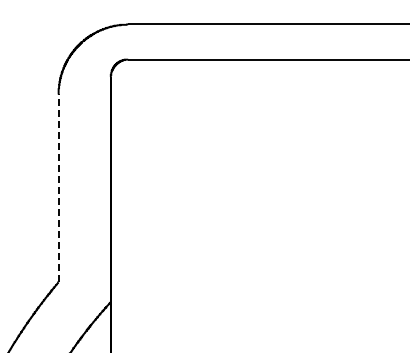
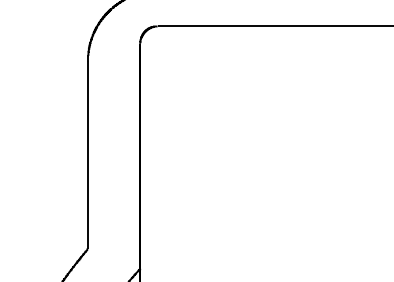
line: (58, 188) -> (87, 155), dashed -> solid

